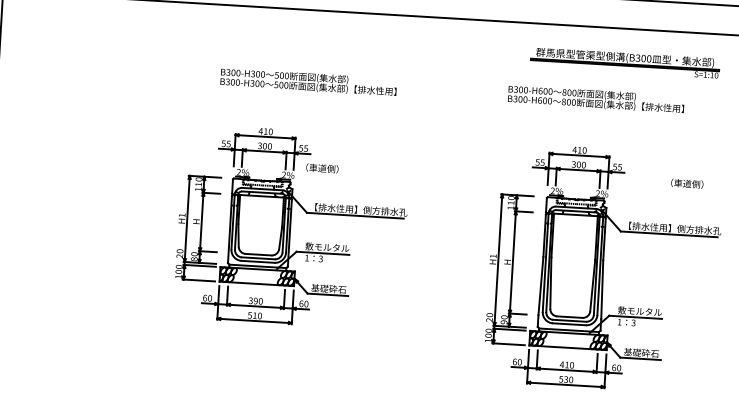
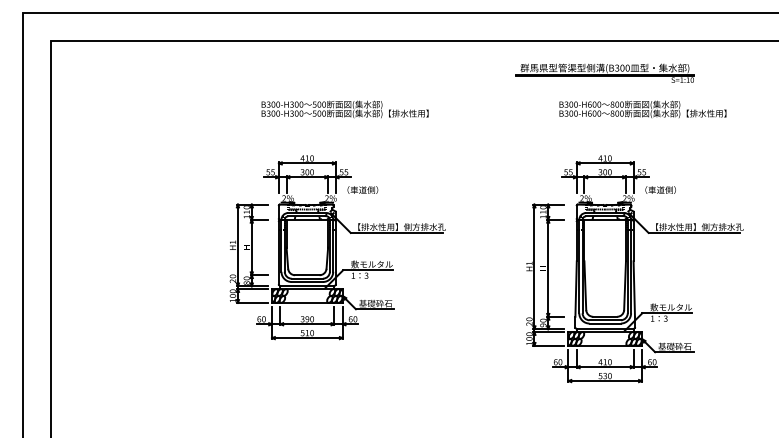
part: (624, 62) -> (604, 72), moved
text: (595, 98) -> (642, 108), moved
text: (687, 183) -> (660, 189), moved

